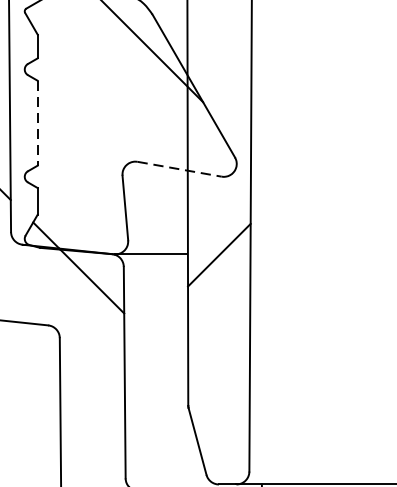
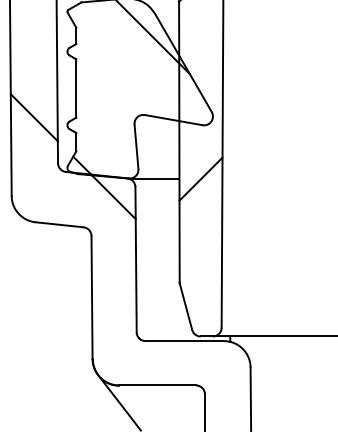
line: (37, 124) -> (76, 89), dashed -> solid
line: (180, 169) -> (174, 120), dashed -> solid

